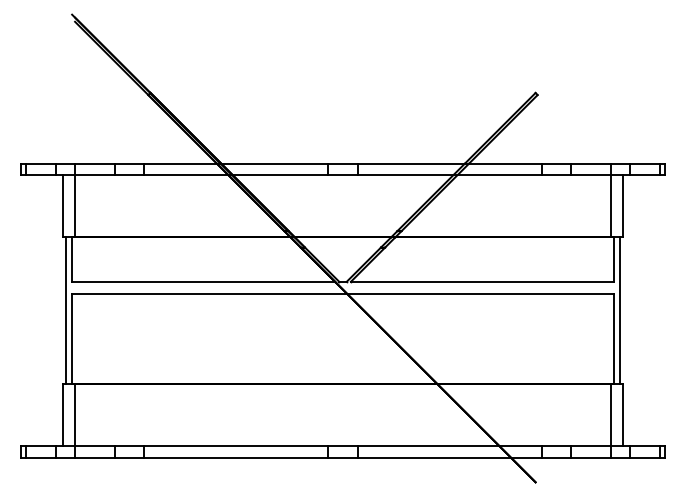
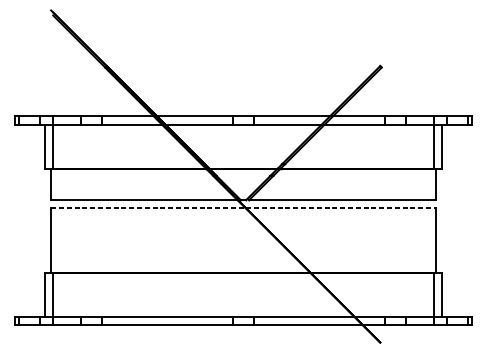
line: (343, 293) -> (243, 208), solid -> dashed
line: (66, 310) -> (47, 220), removed
line: (619, 310) -> (439, 220), removed

